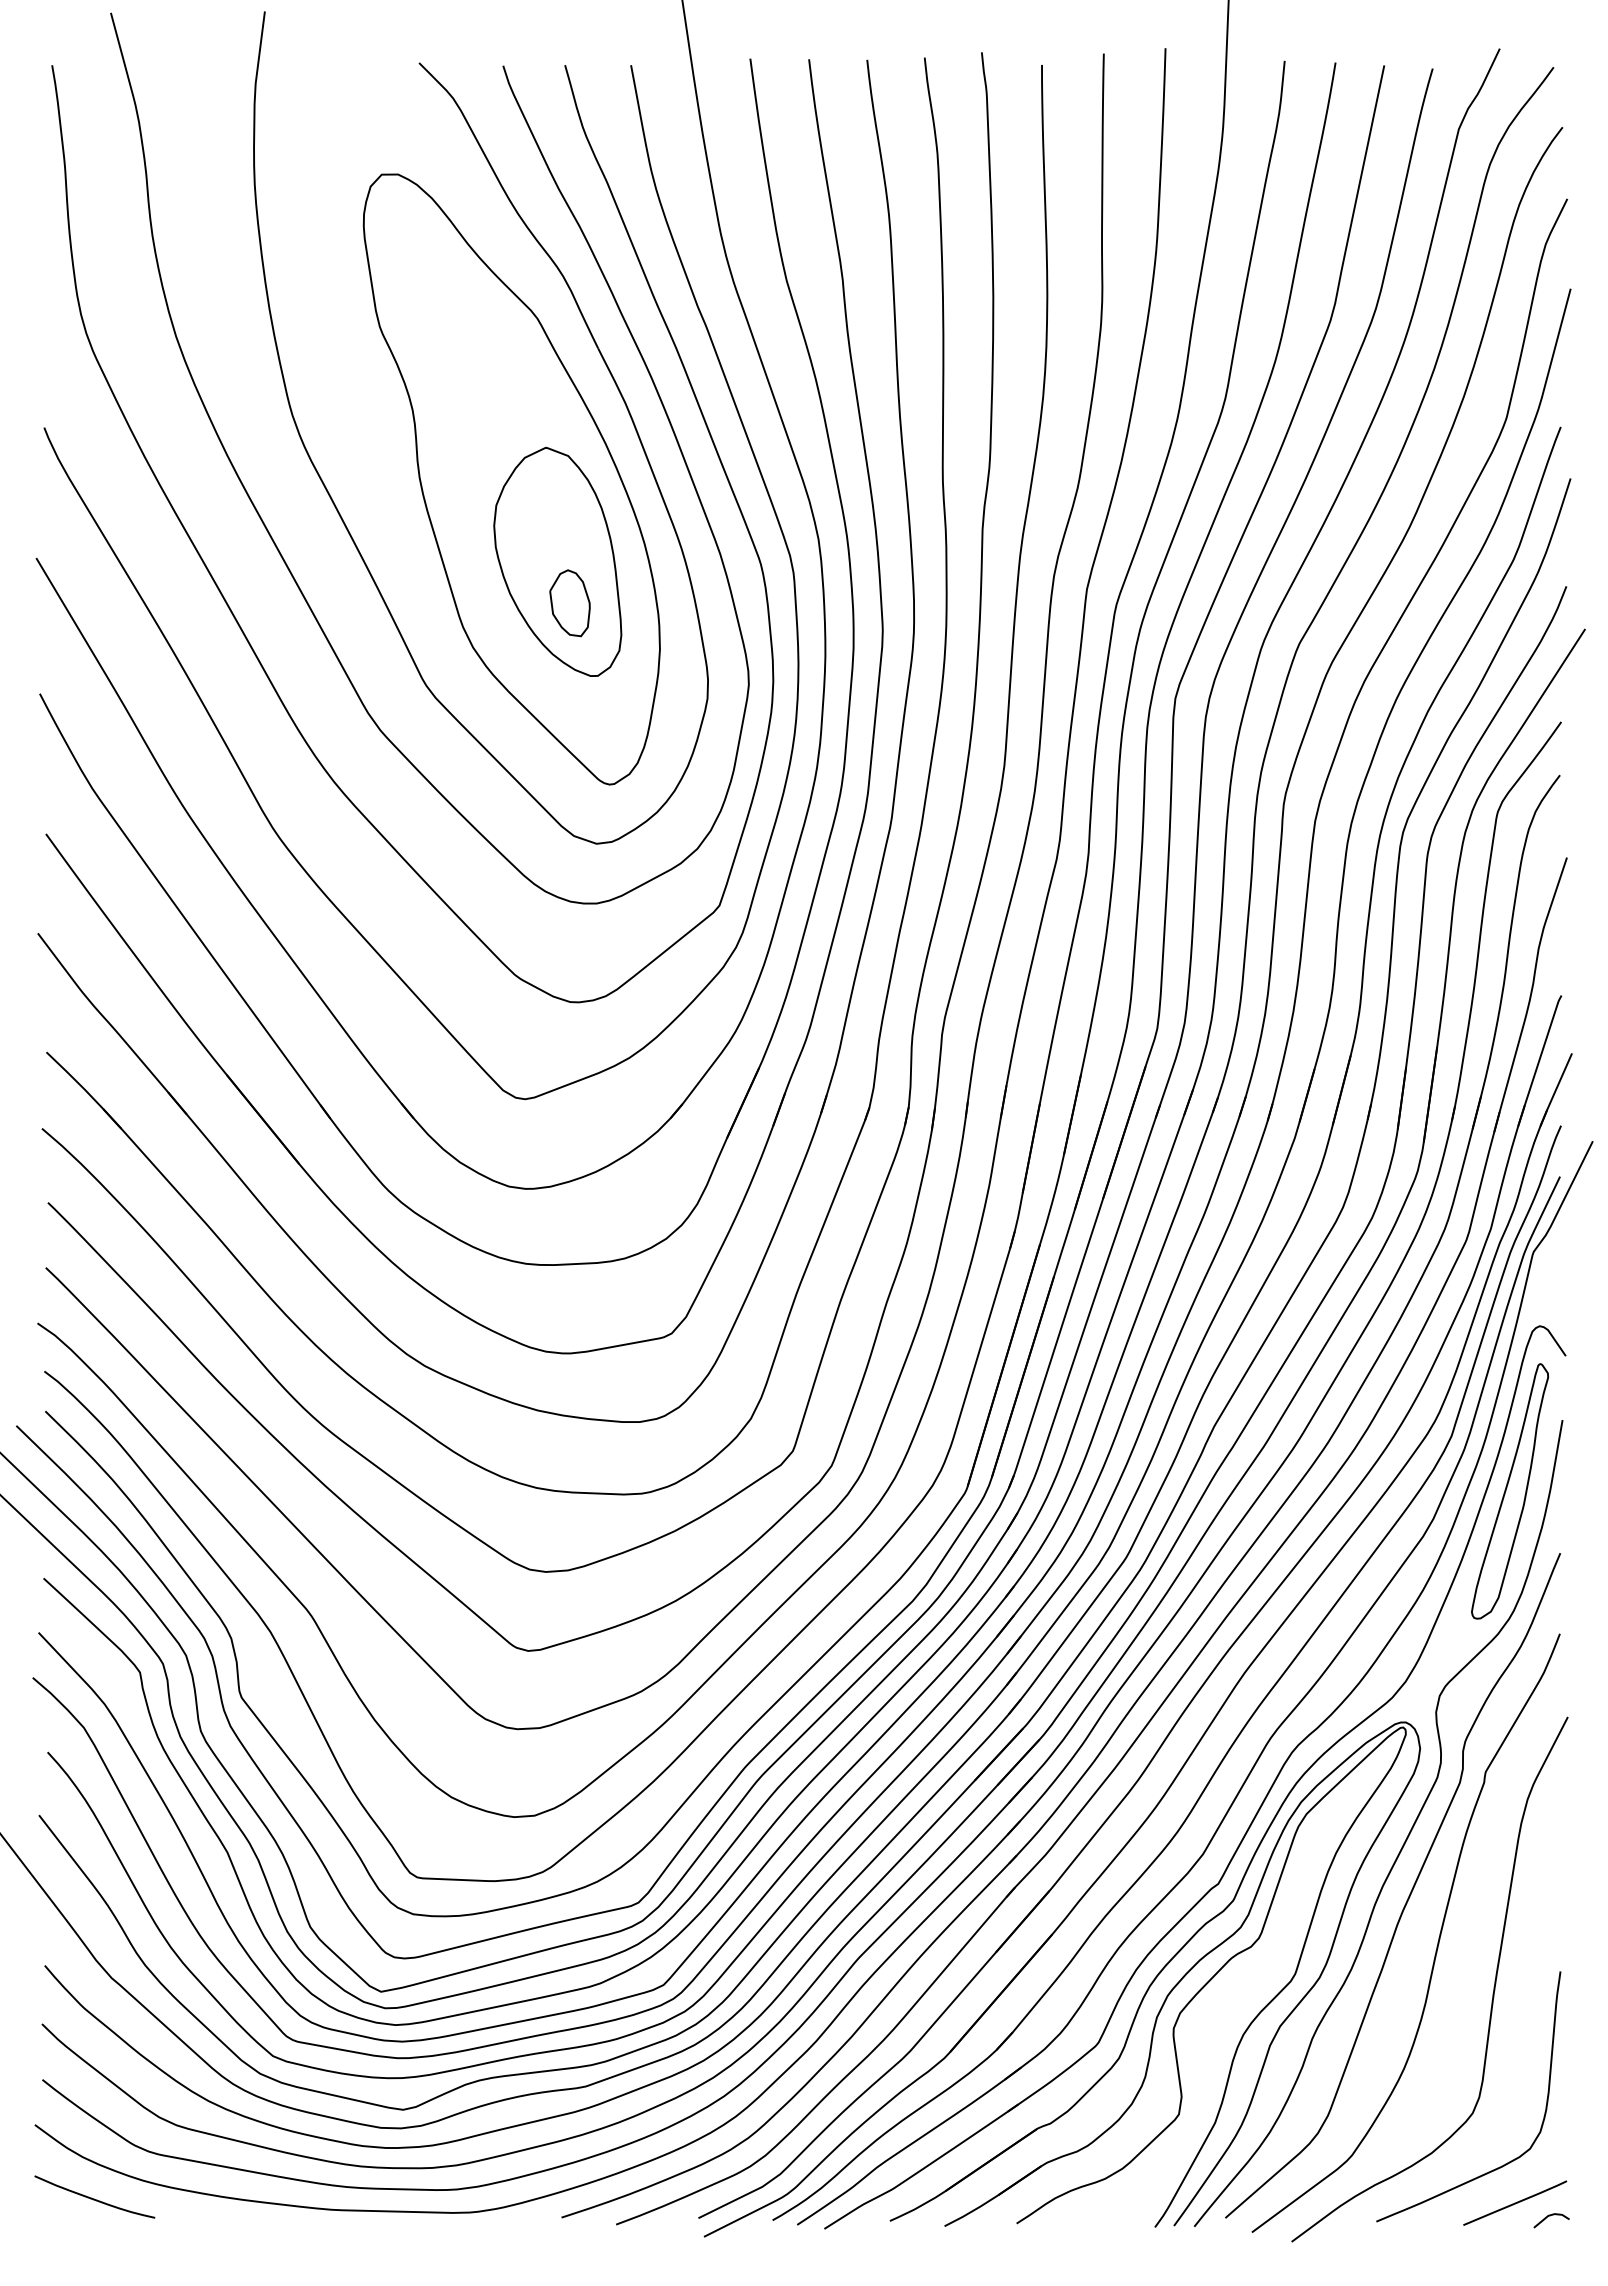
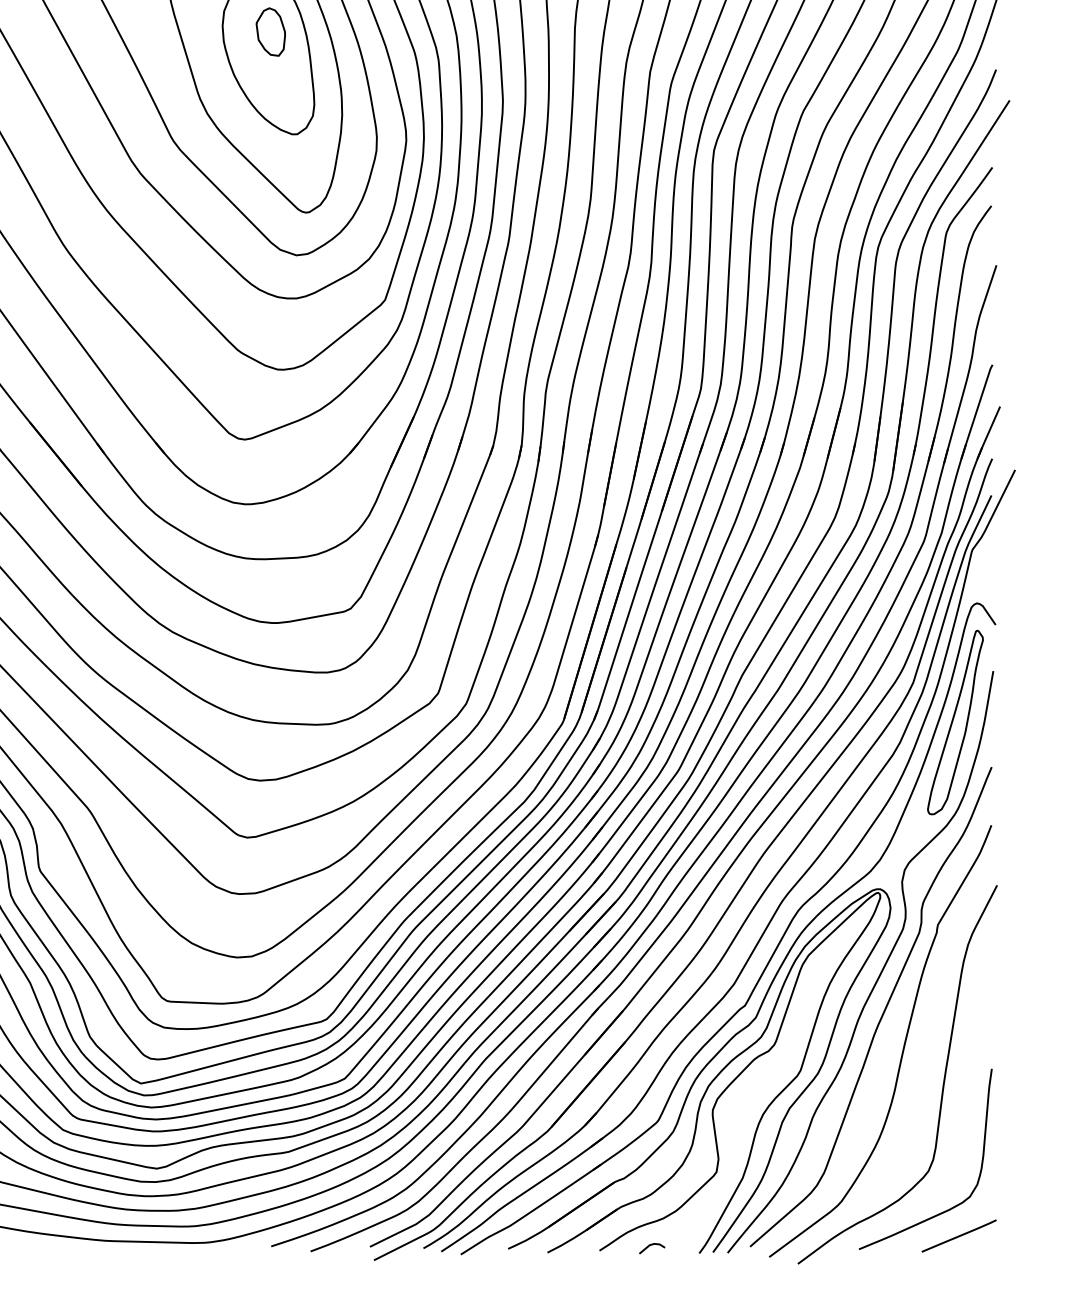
part: (569, 603) -> (270, 32), moved
line: (1550, 2216) -> (651, 1245), moved

